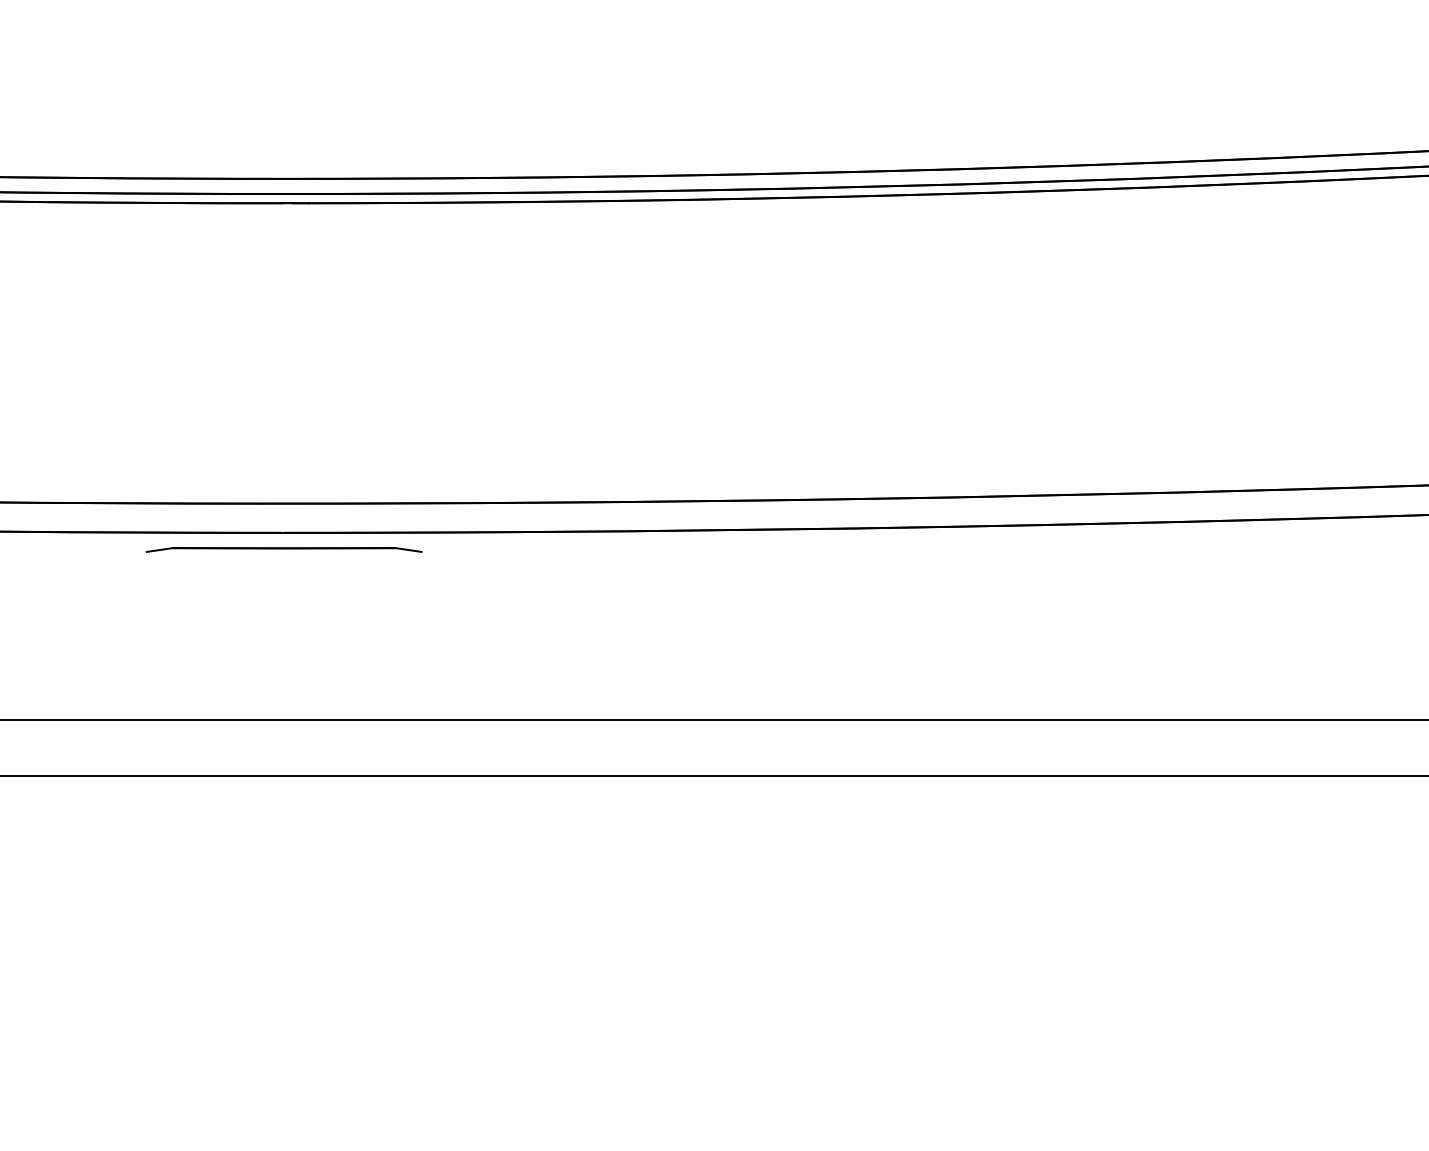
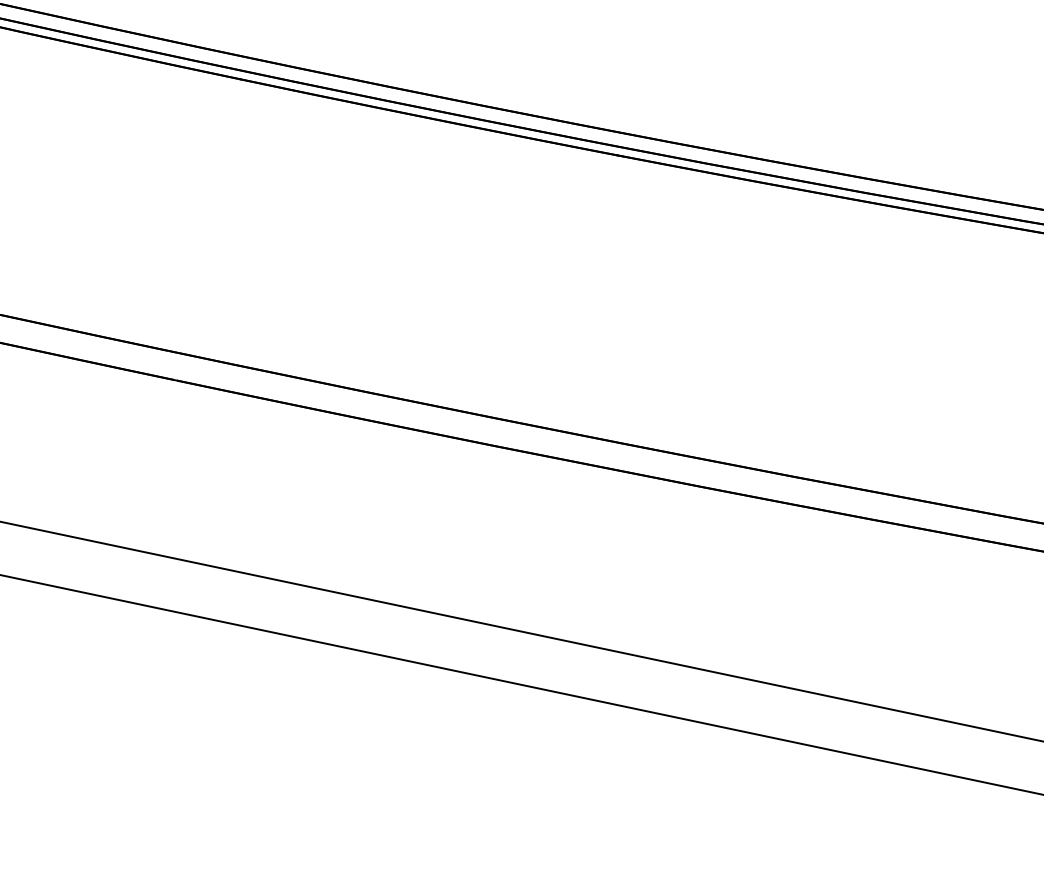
part: (283, 549) -> (173, 395), removed

